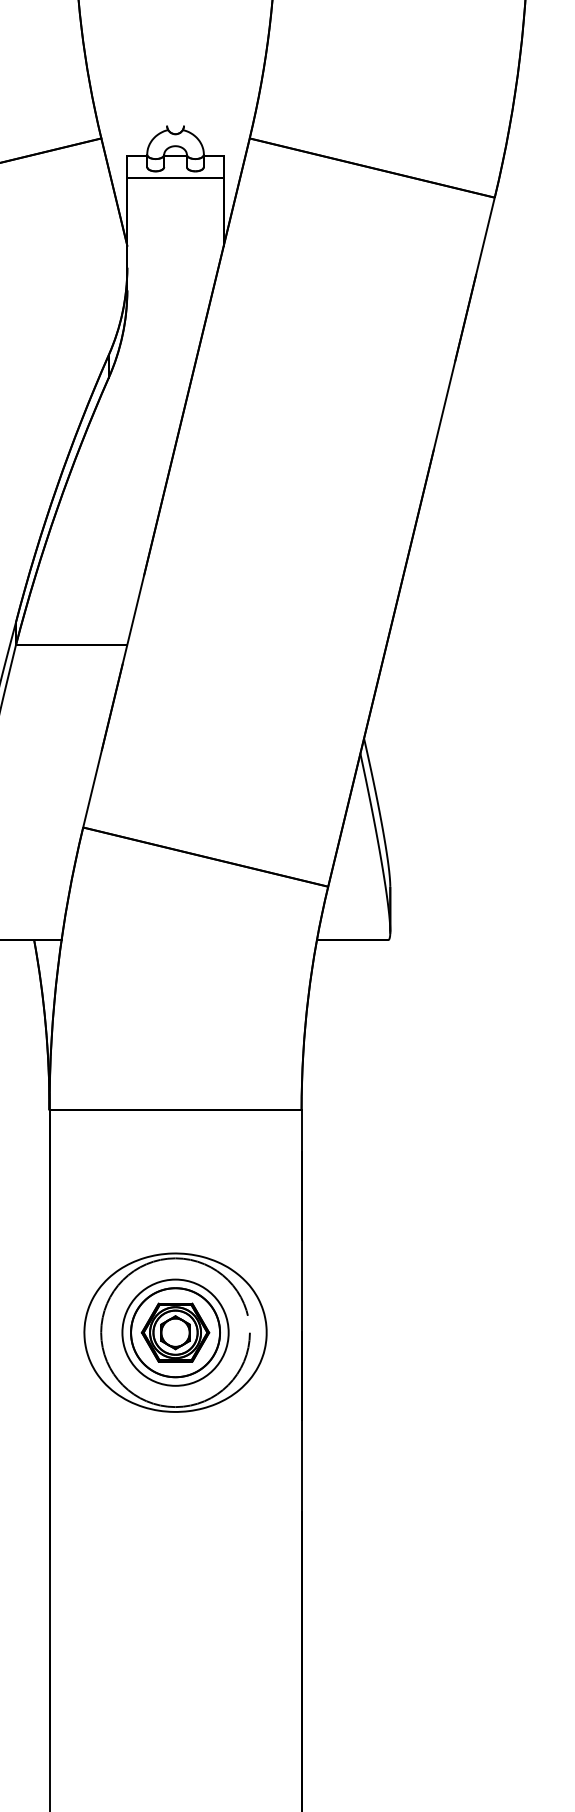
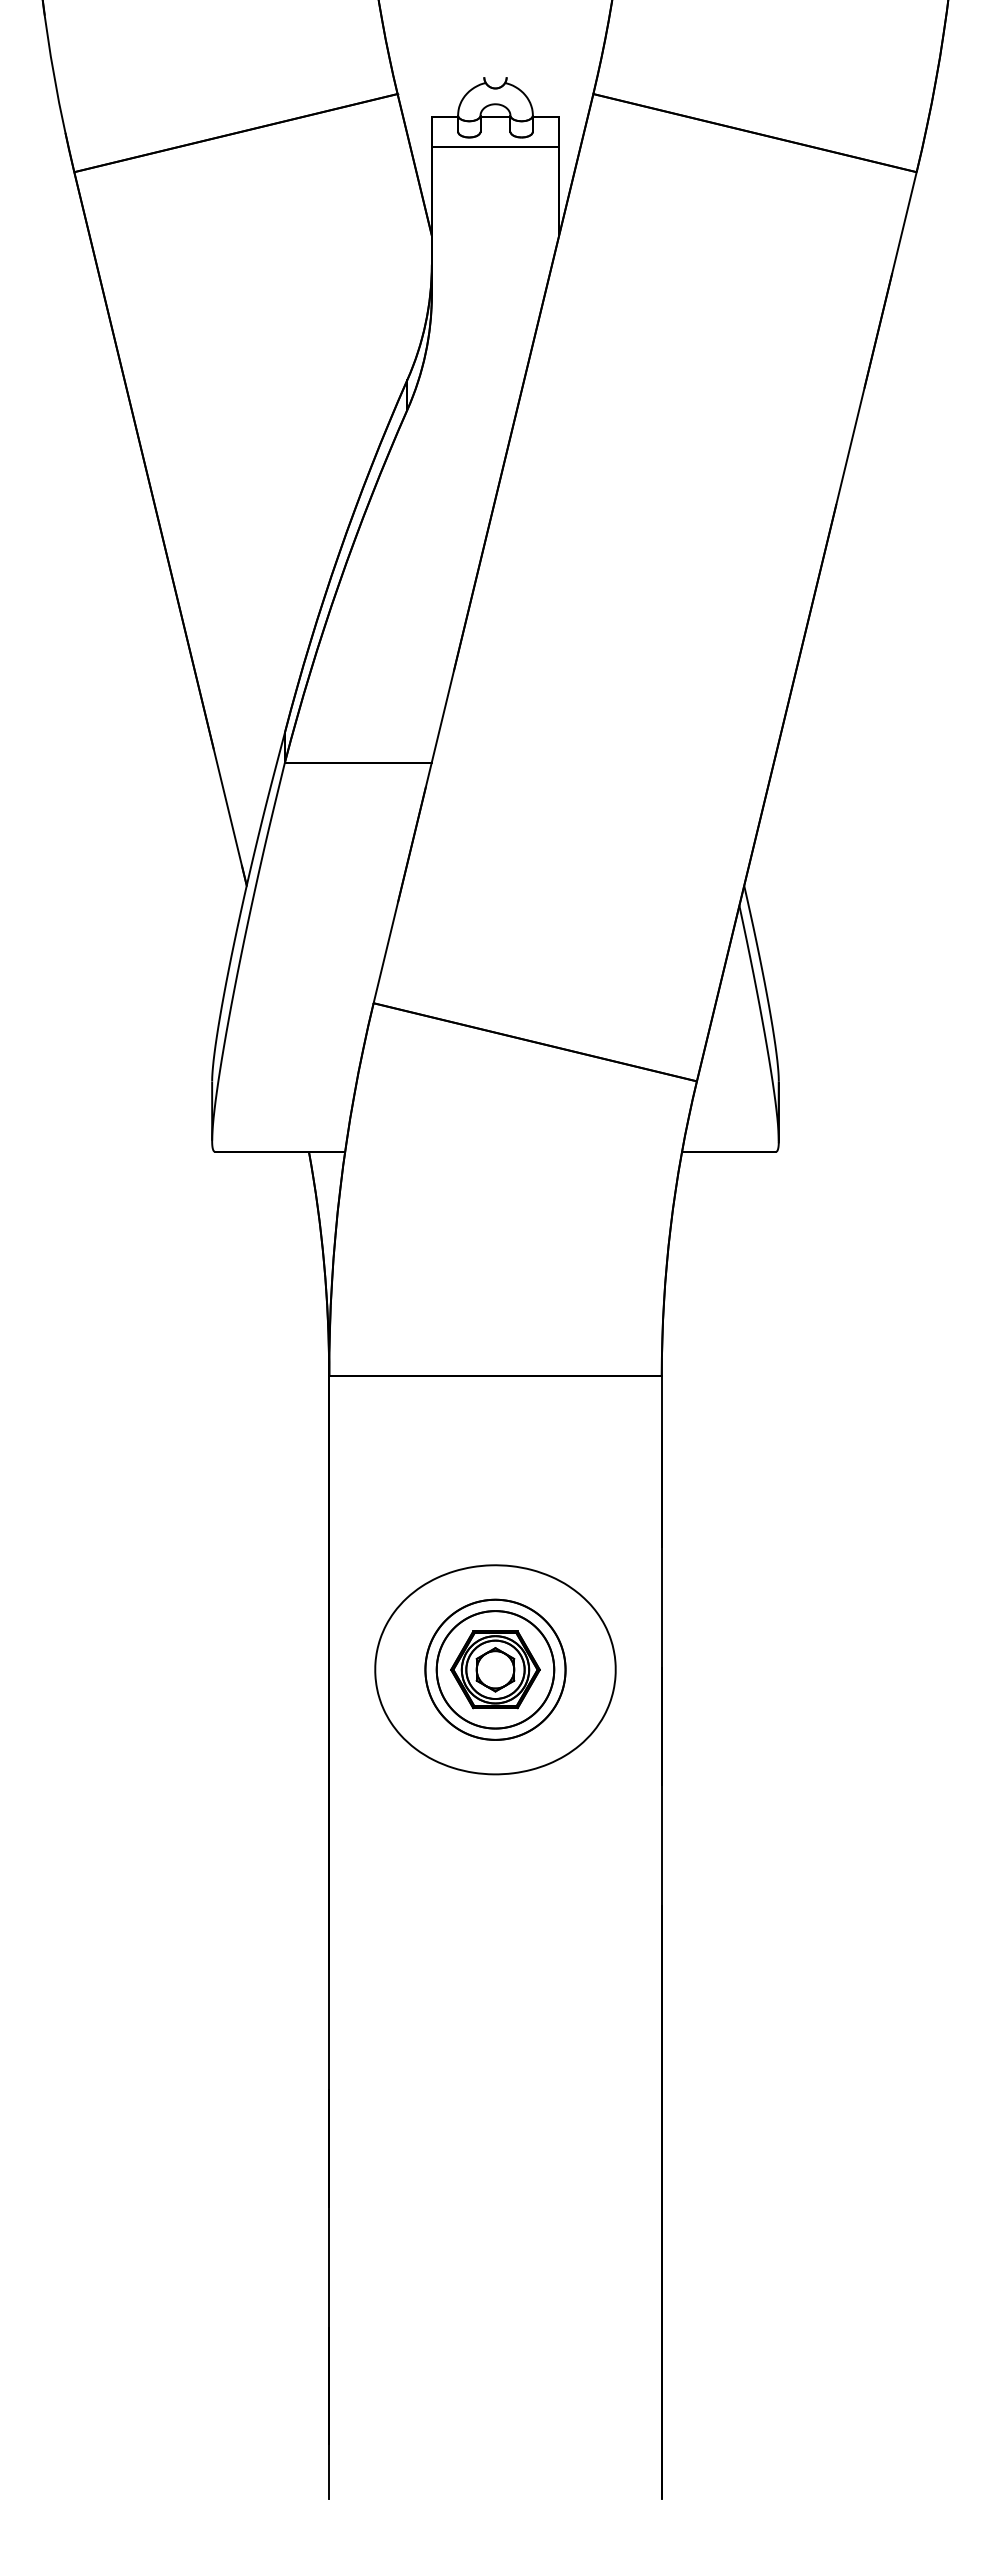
circle: (175, 1332) -> (495, 1669), size x0.71

